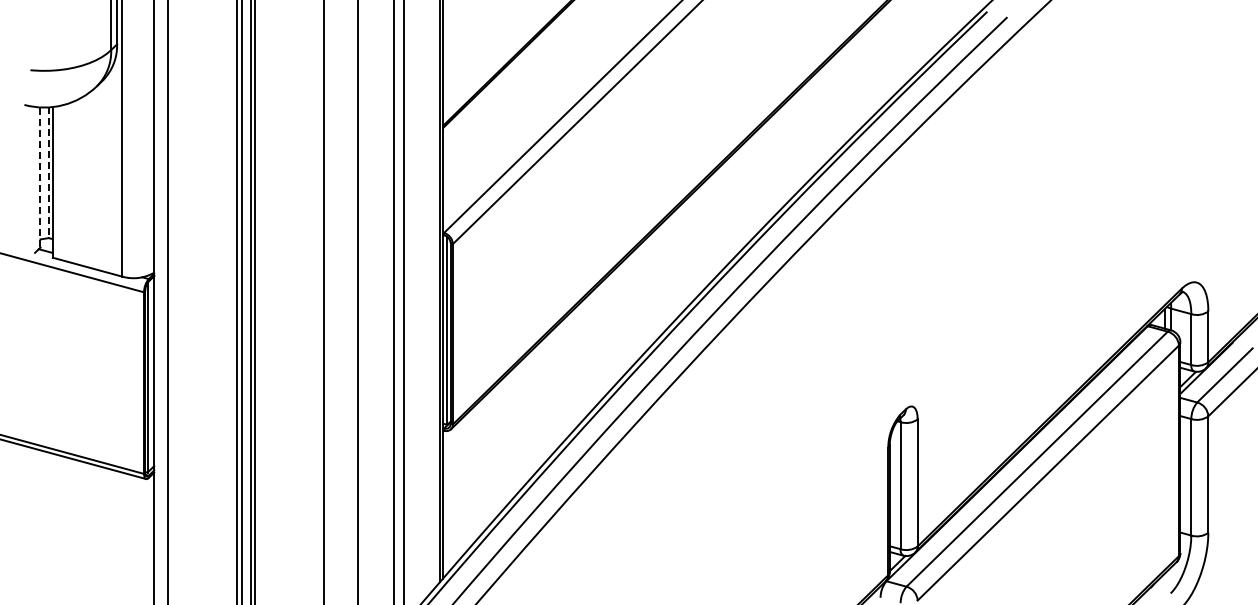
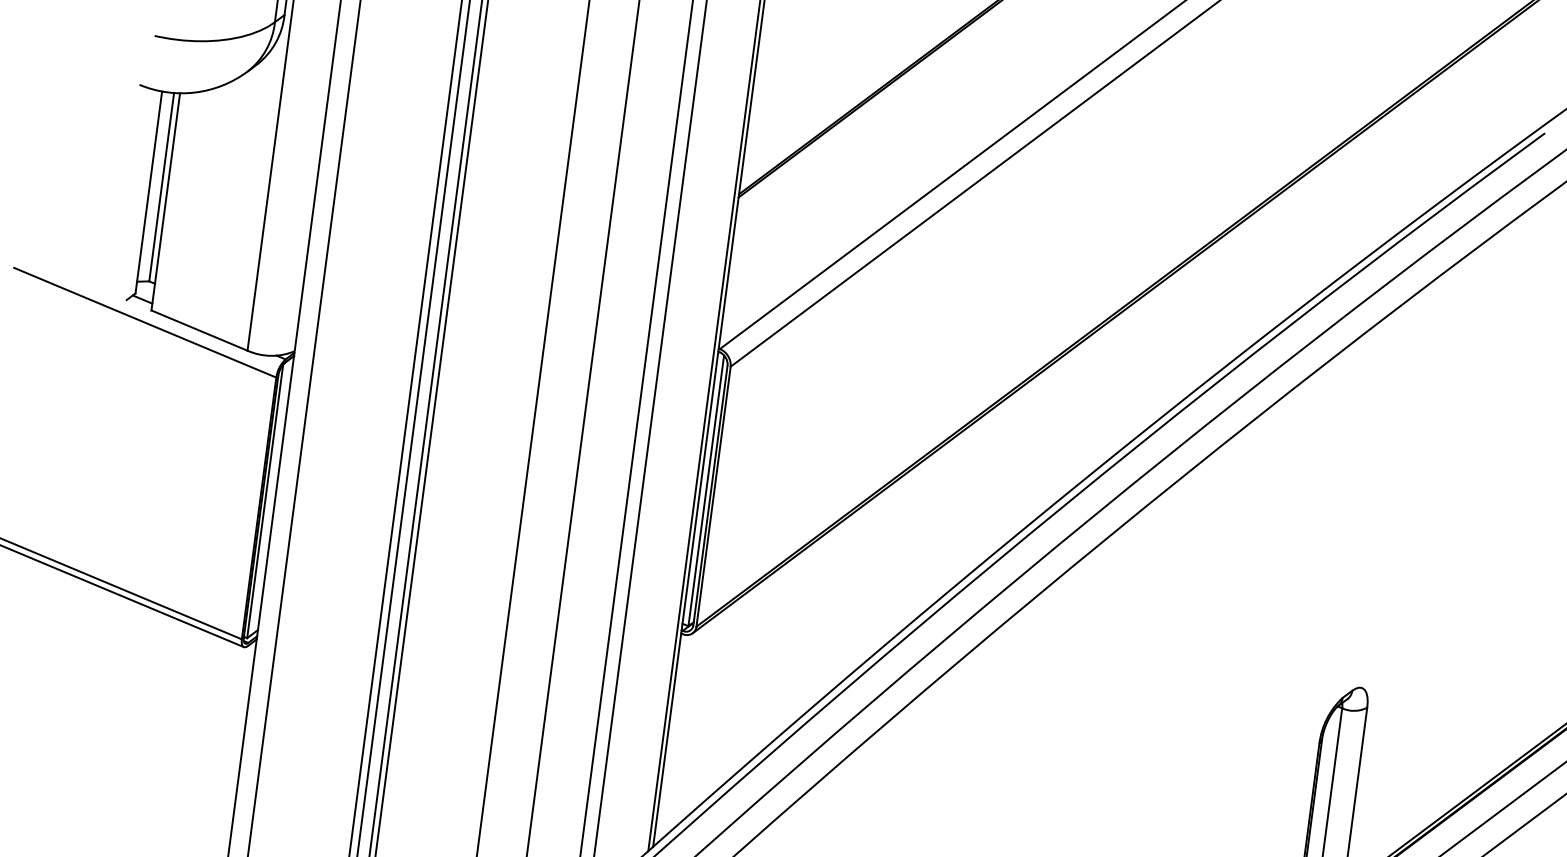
line: (48, 173) -> (161, 188), dashed -> solid
line: (40, 178) -> (148, 193), dashed -> solid

